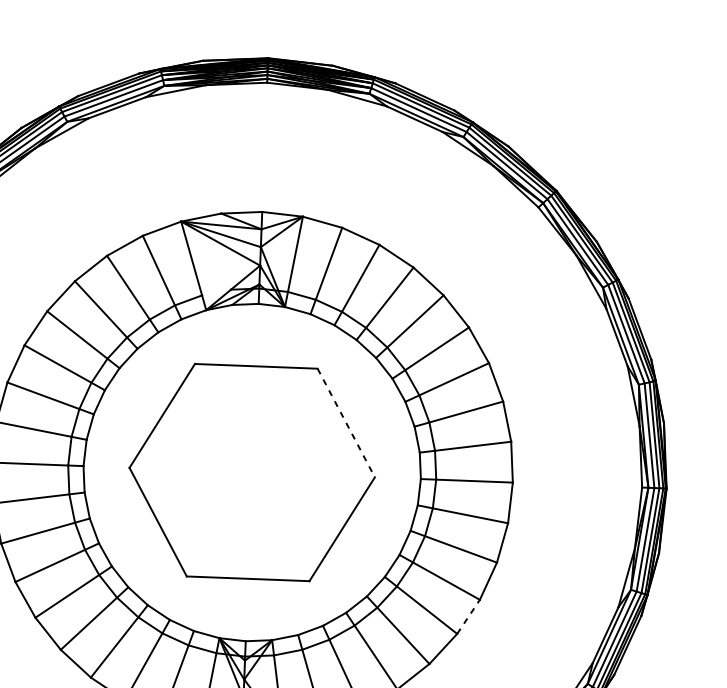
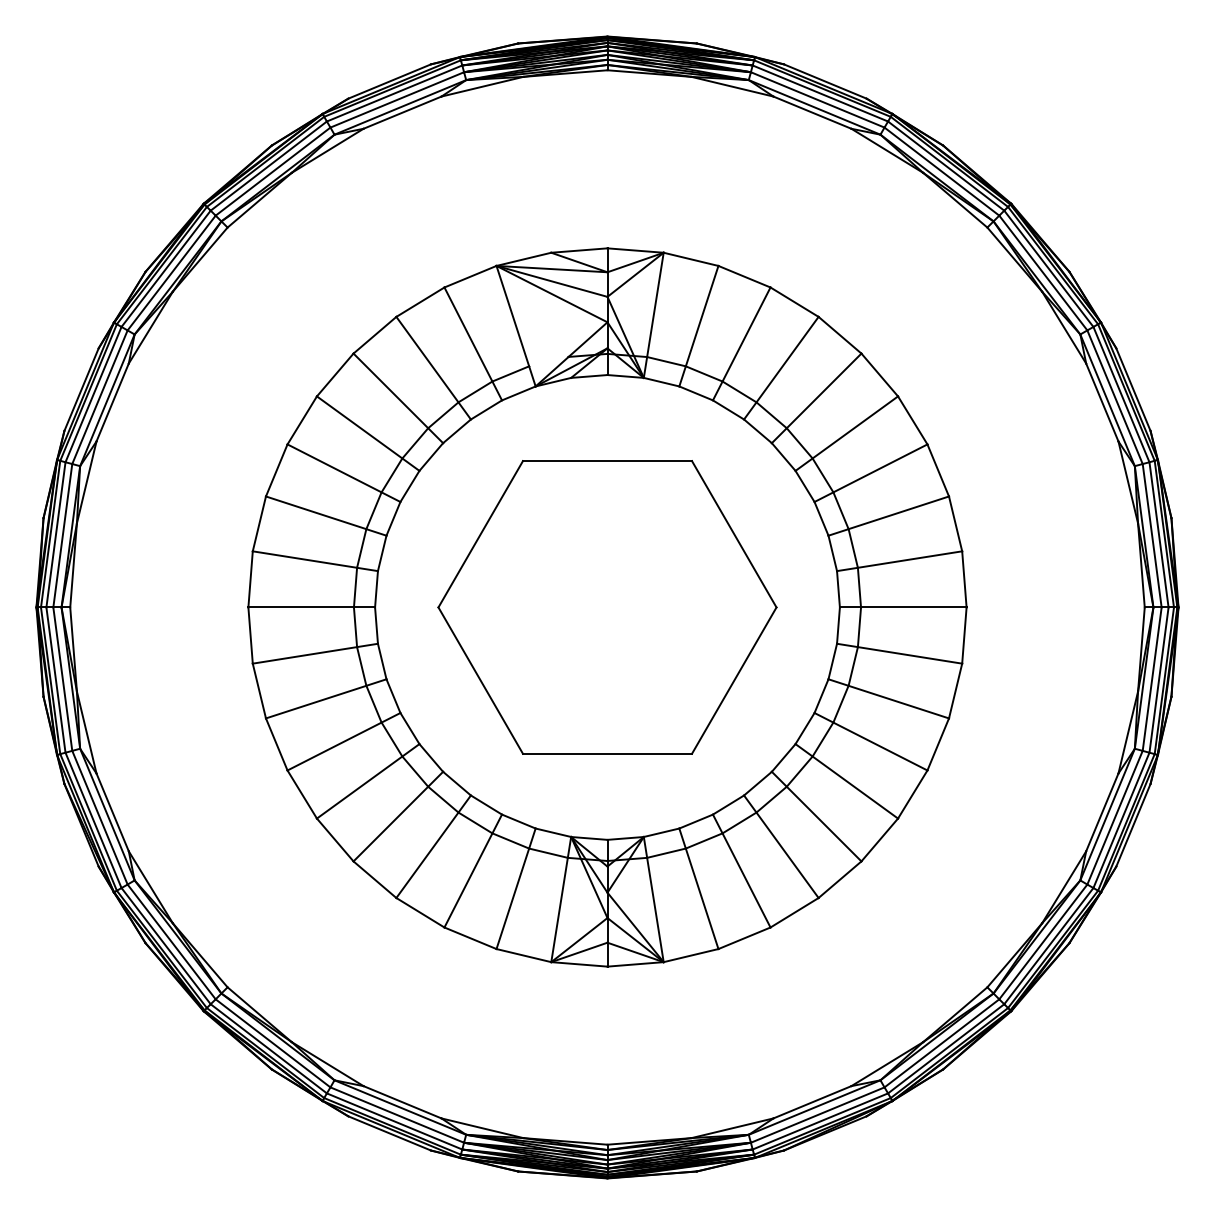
line: (346, 423) -> (734, 534), dashed -> solid
line: (469, 616) -> (913, 794), dashed -> solid

